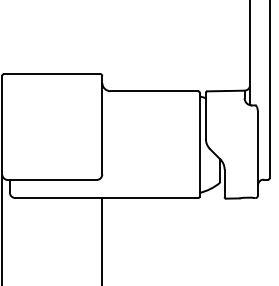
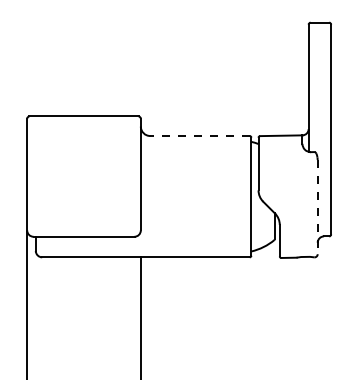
line: (154, 91) -> (200, 136), solid -> dashed
line: (257, 154) -> (317, 207), solid -> dashed

